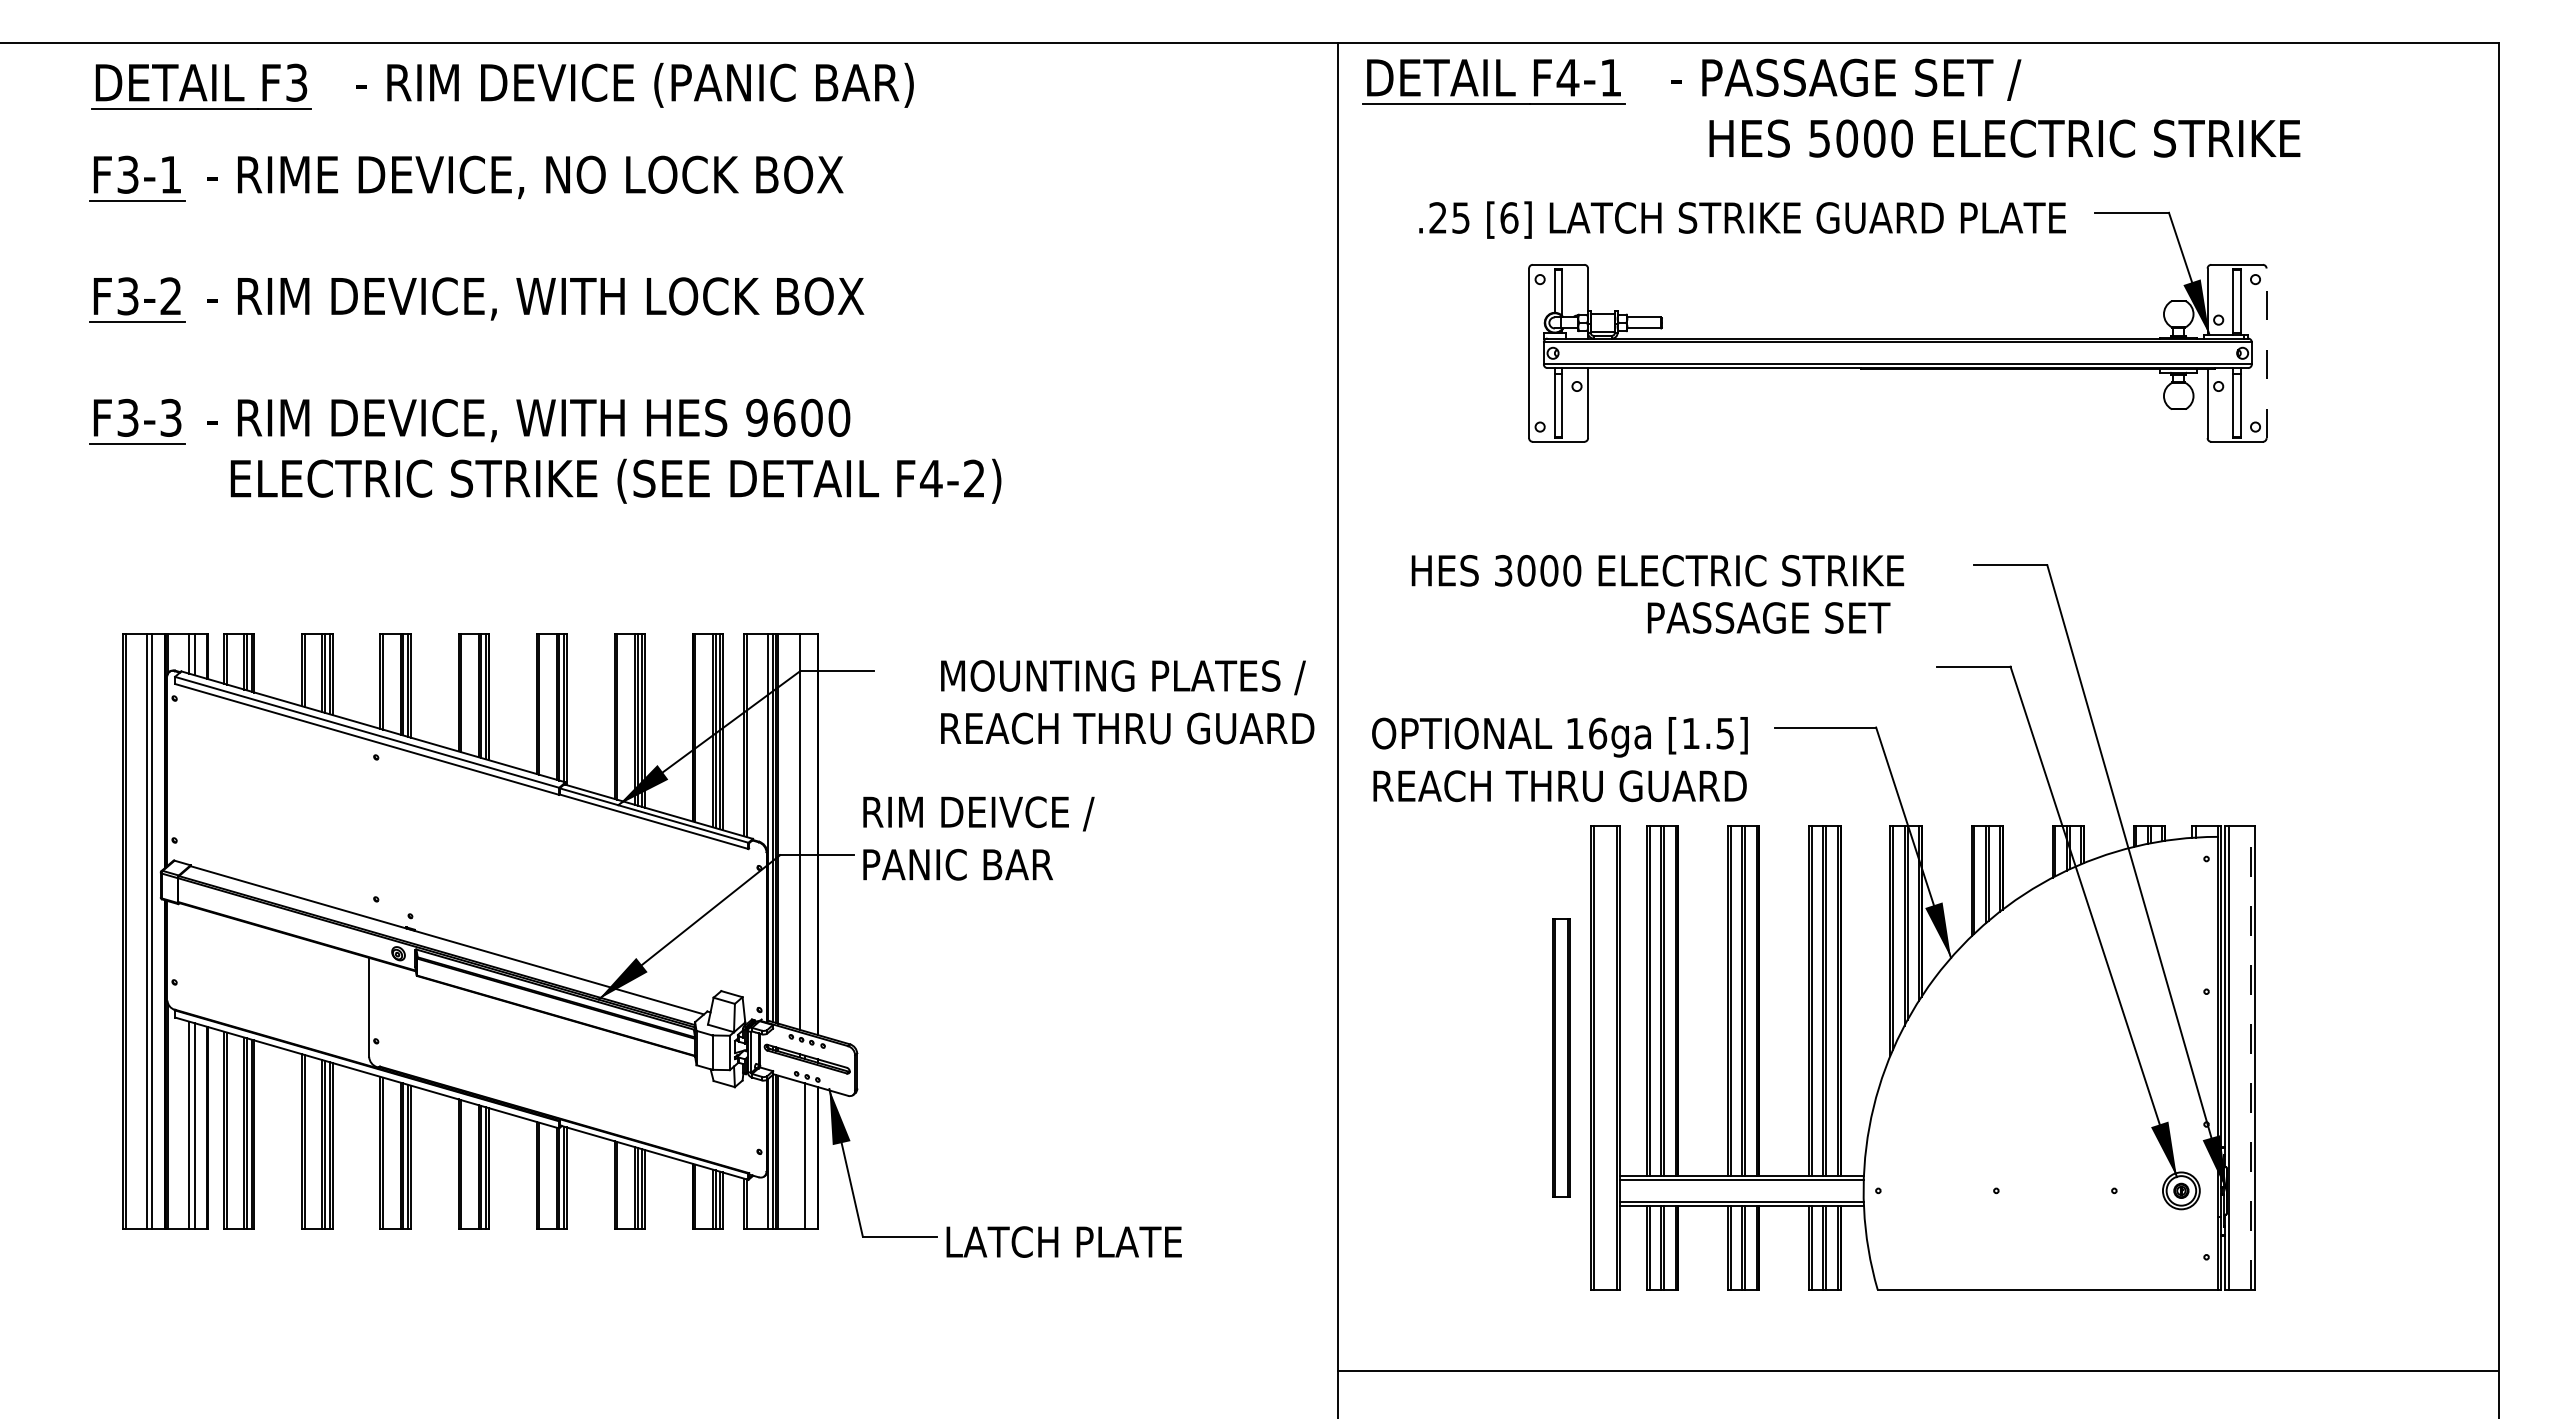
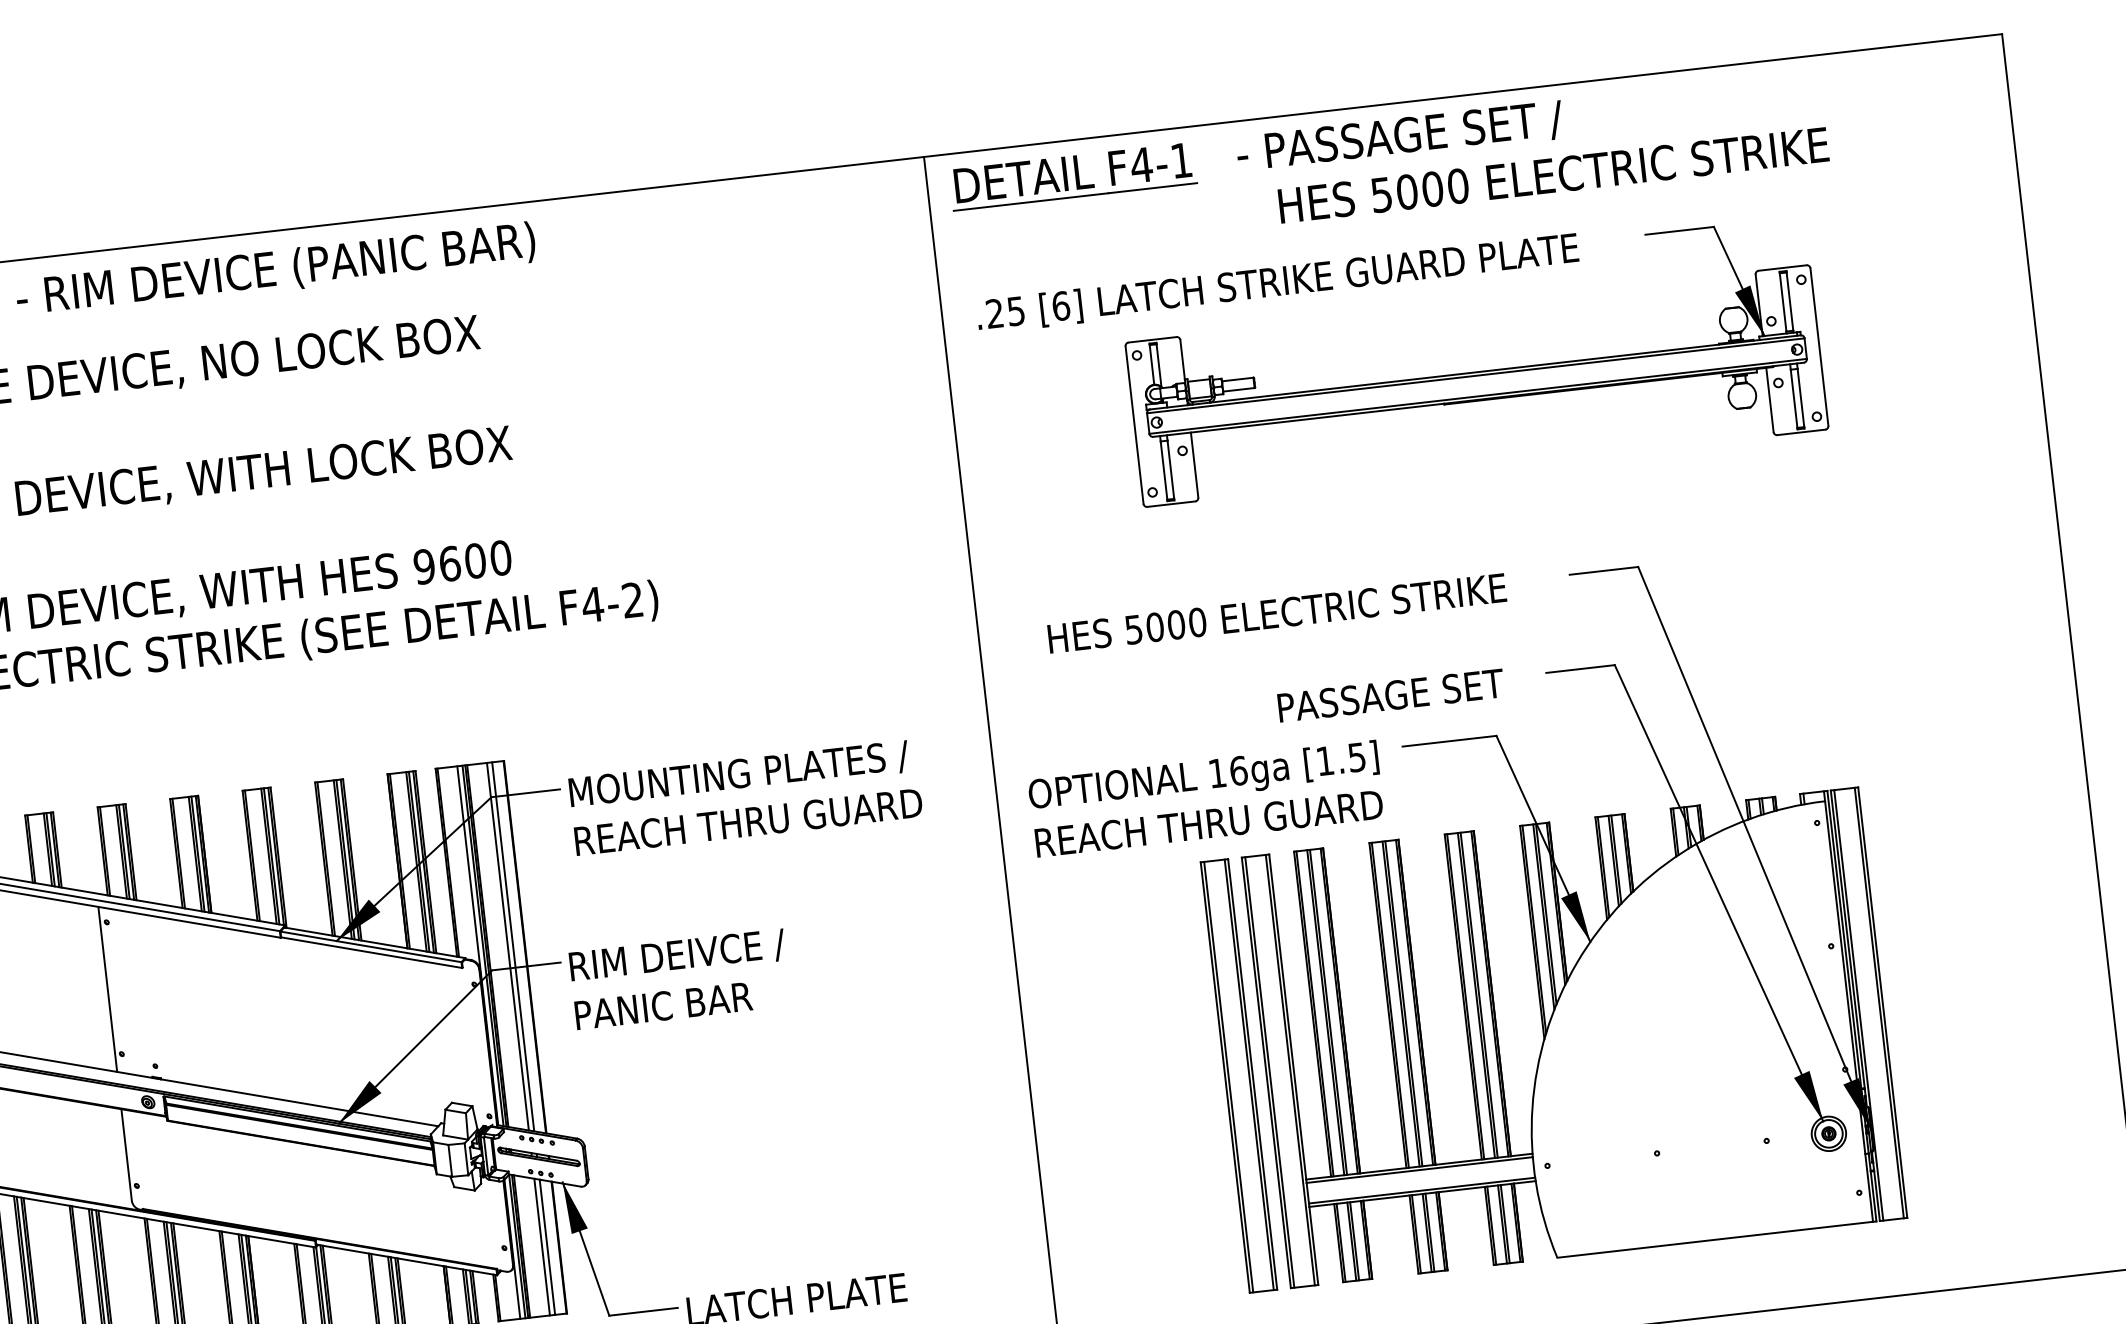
text: (1742, 219) -> (1277, 282), moved
line: (2266, 353) -> (1819, 347), dashed -> solid
text: (1503, 570) -> (1133, 629), 3000 -> 5000
text: (1769, 617) -> (1391, 695), moved
text: (1127, 702) -> (745, 797), moved
line: (369, 828) -> (108, 989), added
line: (805, 832) -> (513, 946), added
text: (978, 838) -> (679, 979), moved
part: (1561, 1057) -> (1239, 1075), size x1.67
line: (2250, 1057) -> (1878, 1002), dashed -> solid
line: (799, 1155) -> (541, 1247), added

